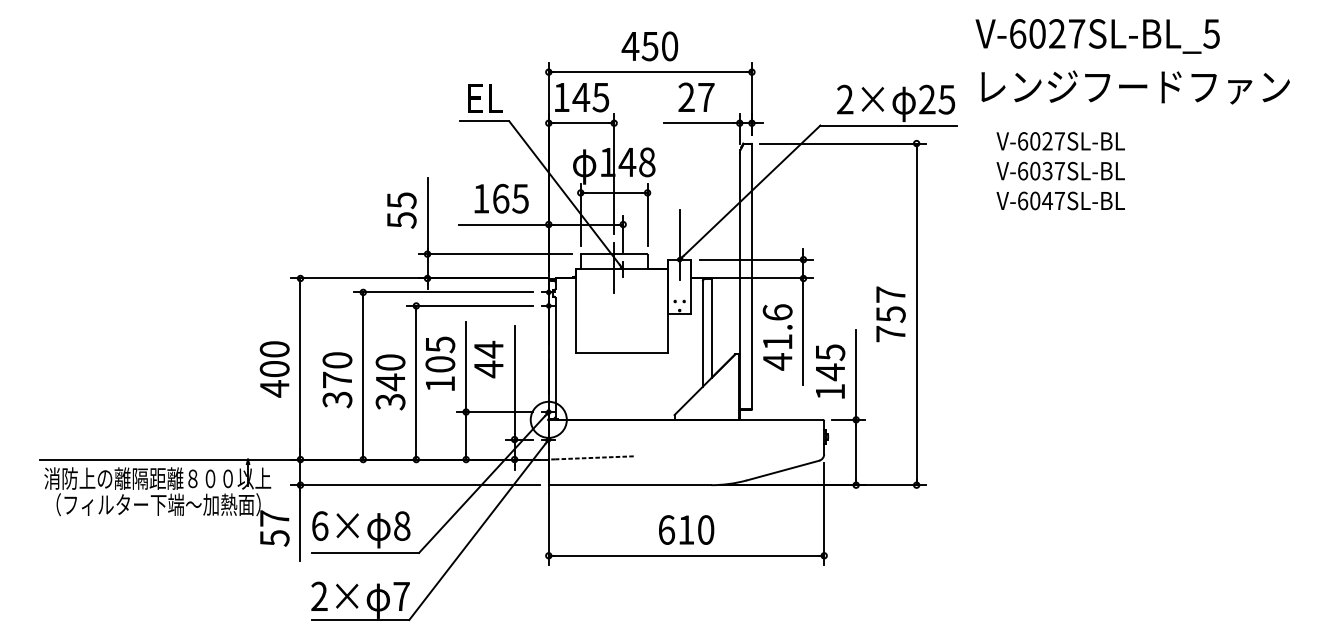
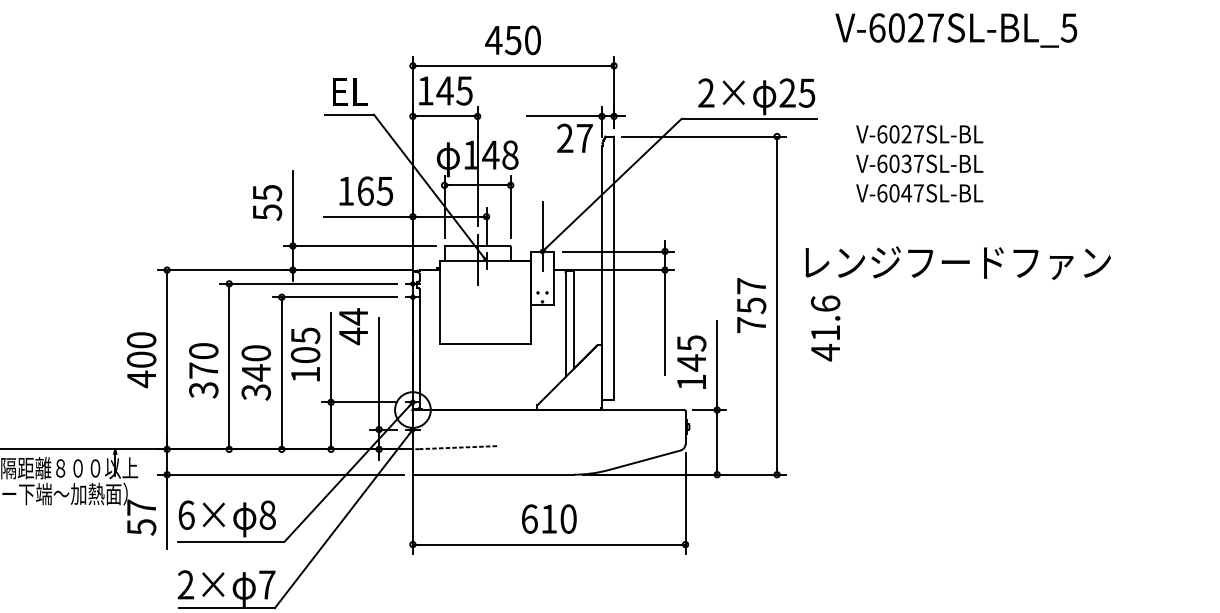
text: (1135, 87) -> (958, 263), moved
text: (696, 96) -> (574, 137), moved
text: (777, 337) -> (825, 328), moved
text: (488, 359) -> (353, 326), moved

